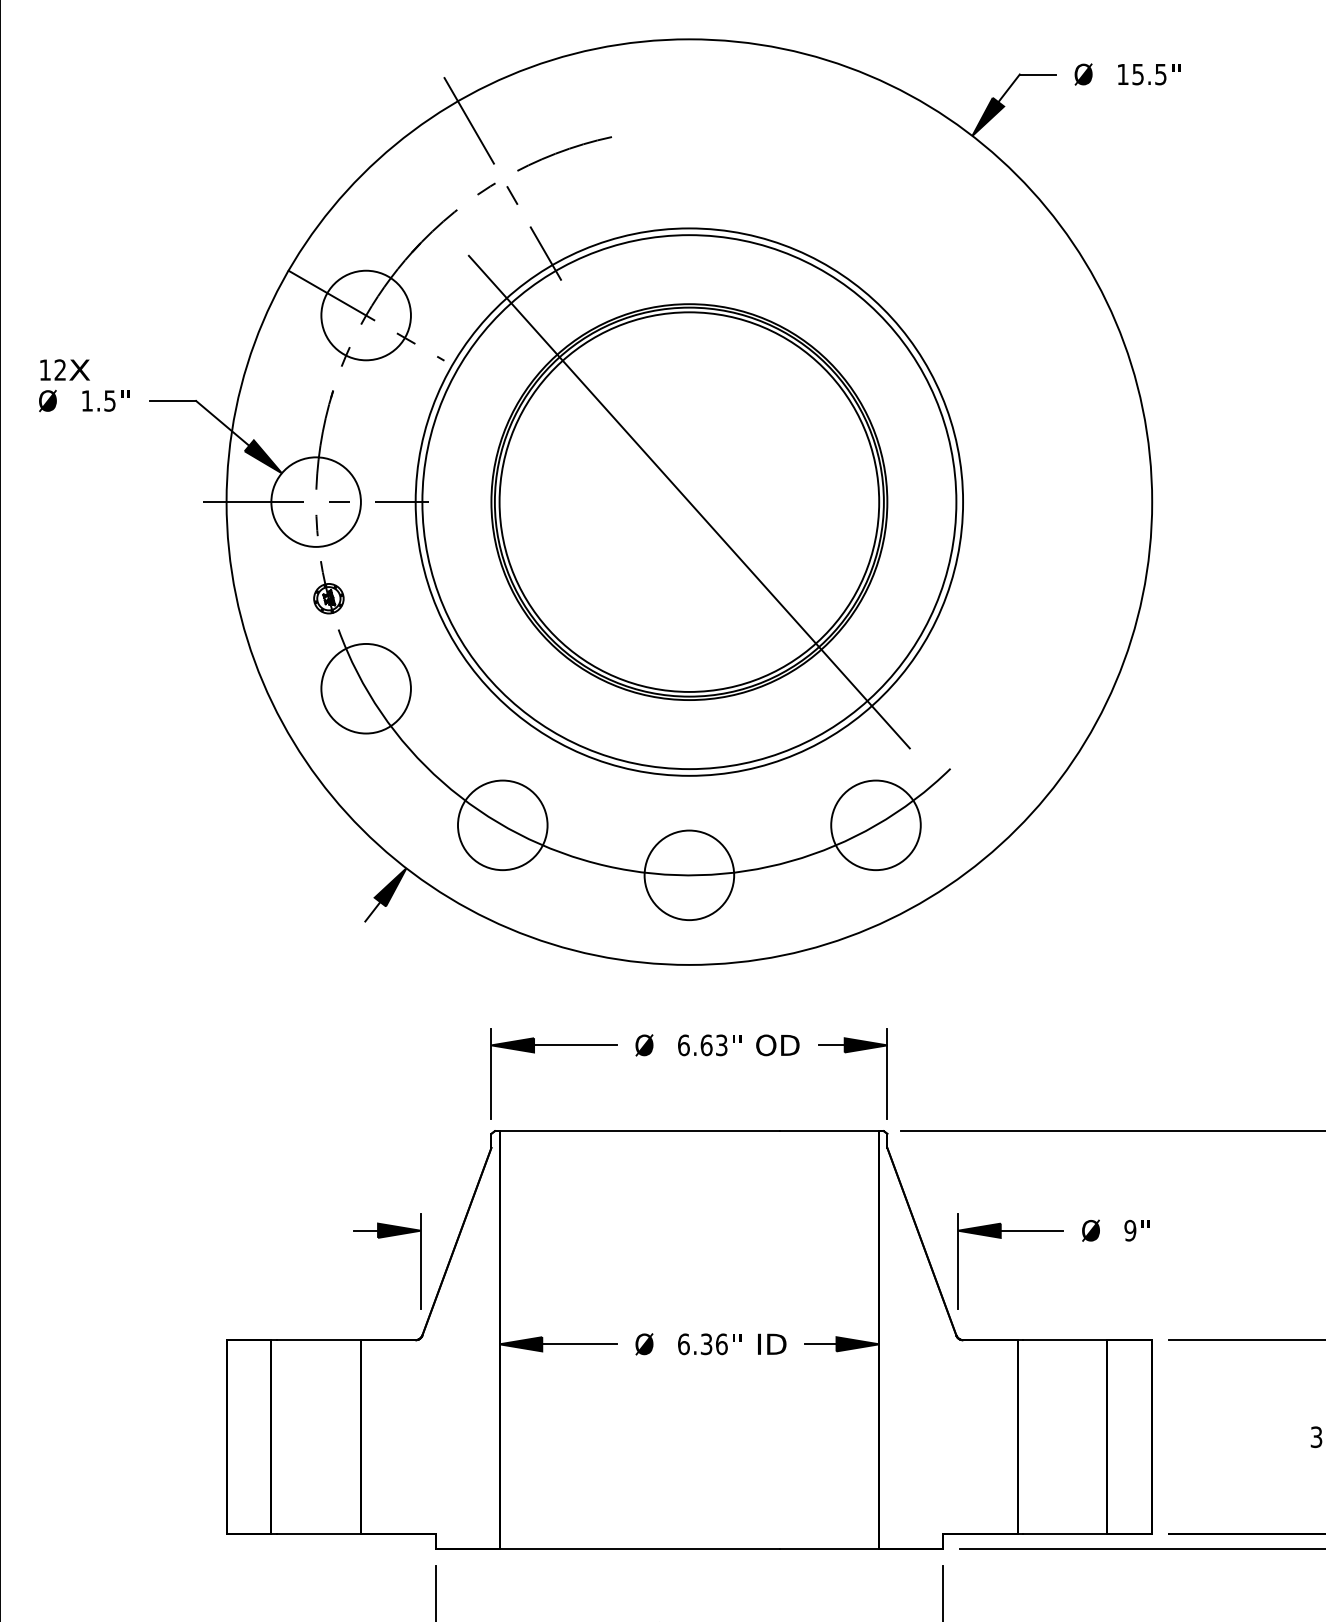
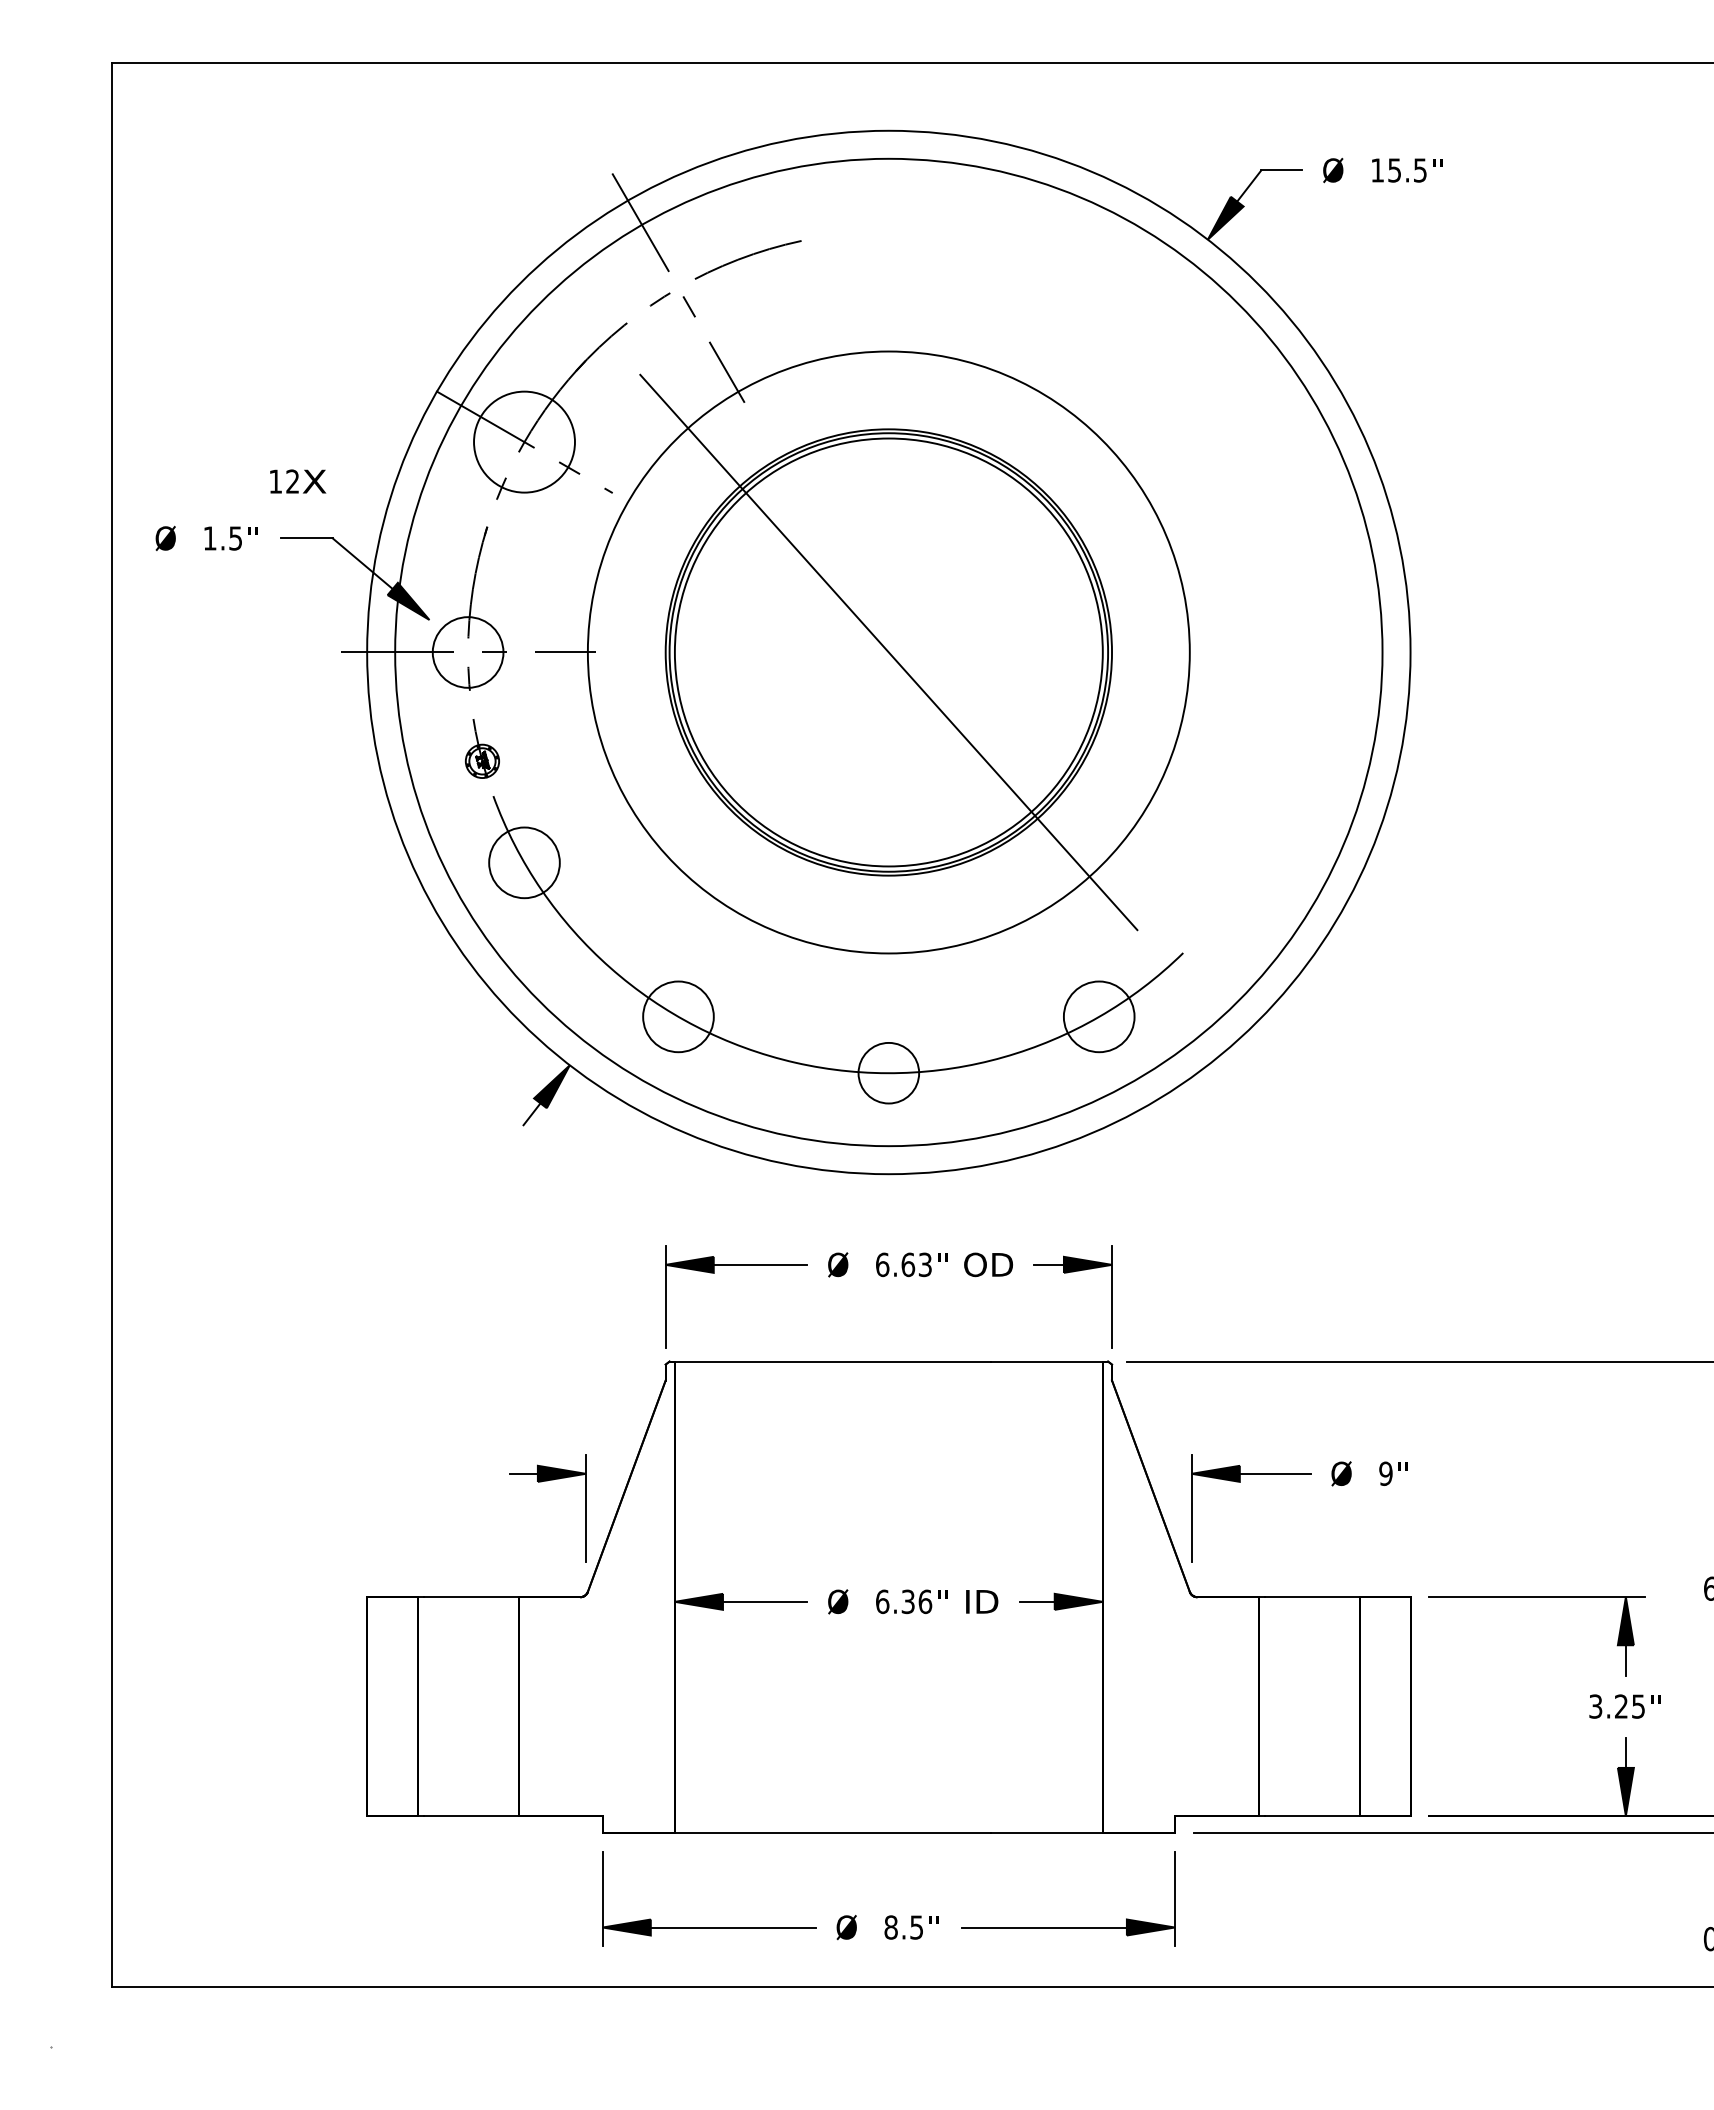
text: (65, 369) -> (298, 481), moved
circle: (315, 502) -> (467, 652), size x0.7
circle: (689, 502) -> (888, 652), size x1.6
circle: (366, 688) -> (524, 862), size x0.7
circle: (502, 825) -> (678, 1016), size x0.7
circle: (875, 825) -> (1098, 1016), size x0.7
circle: (689, 874) -> (888, 1072), size x0.6

